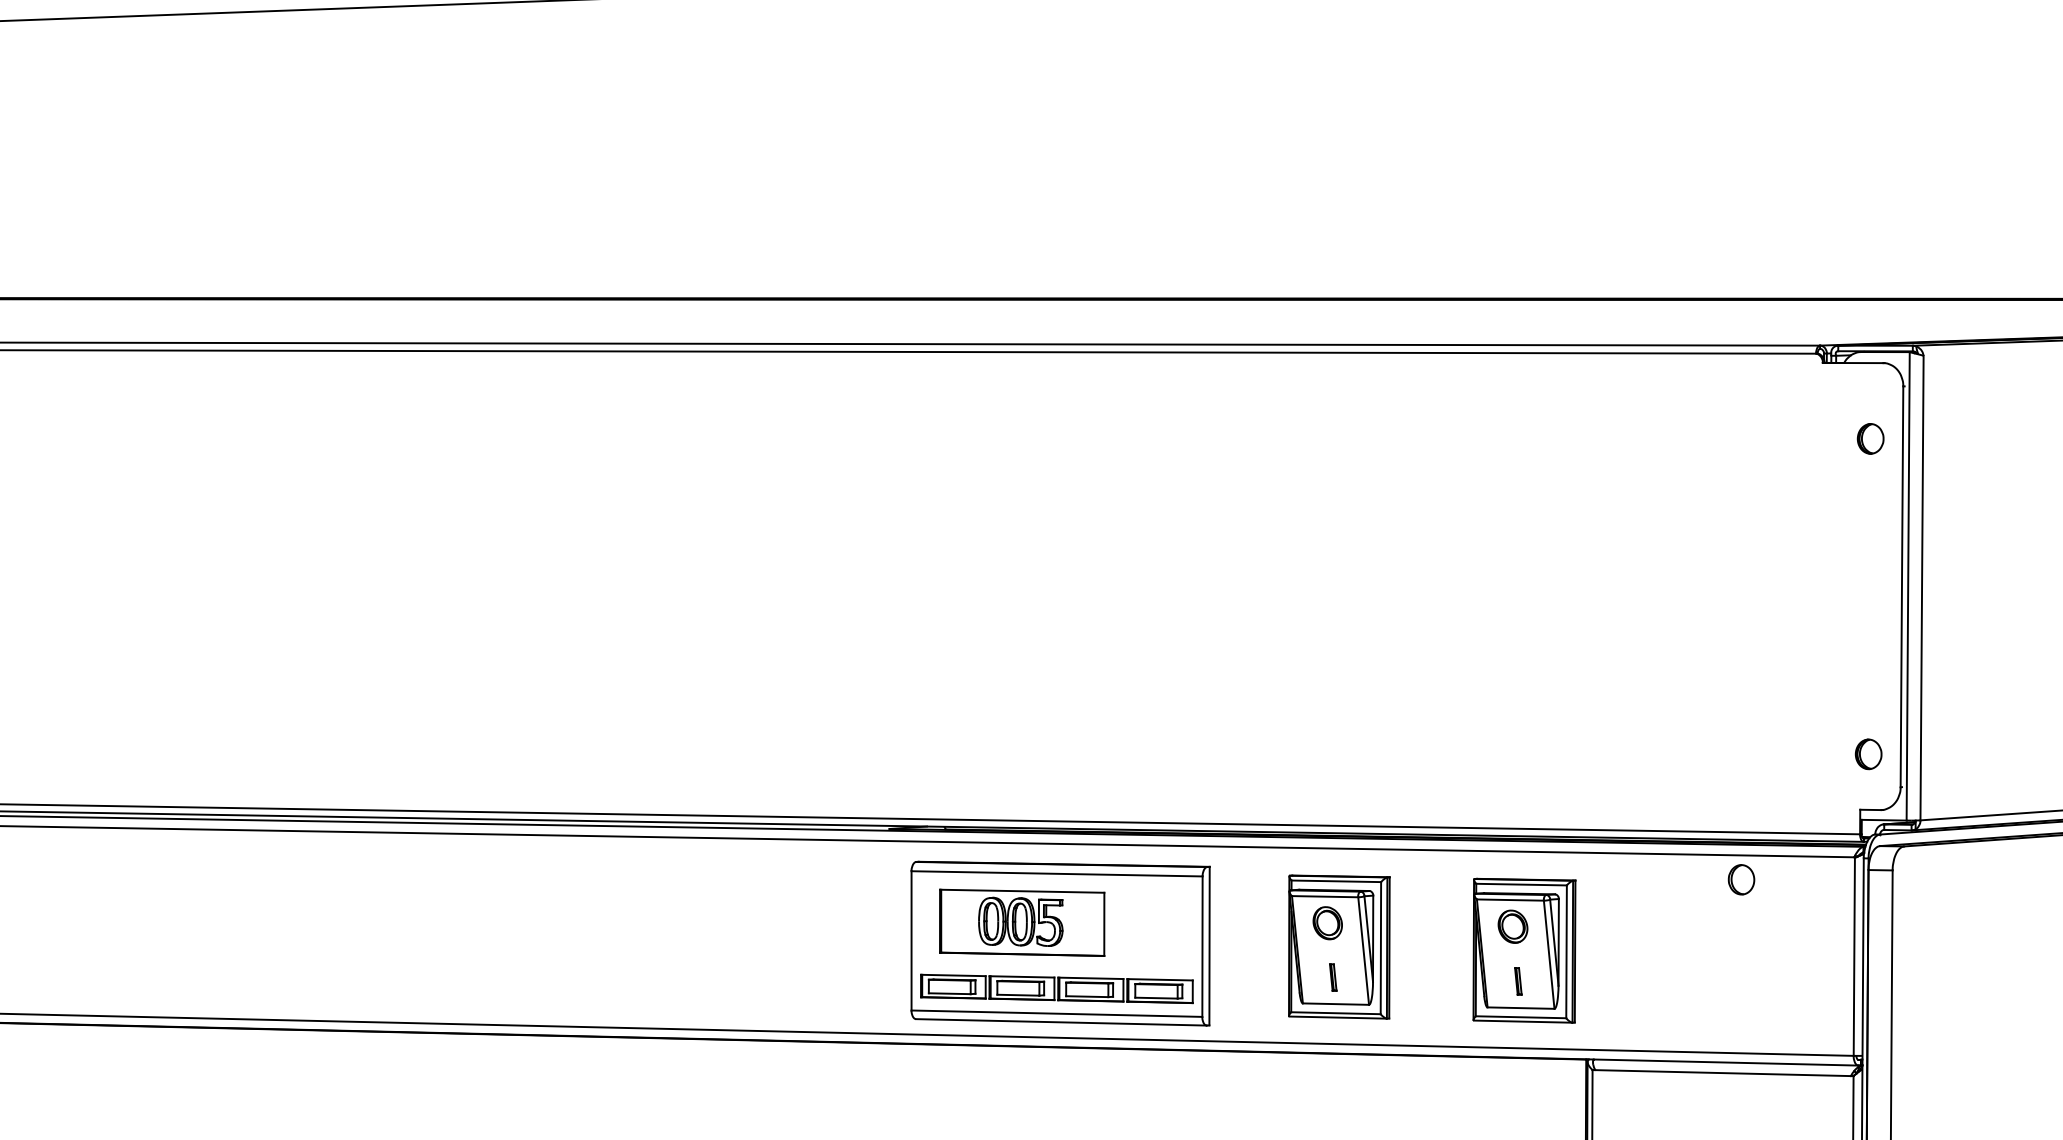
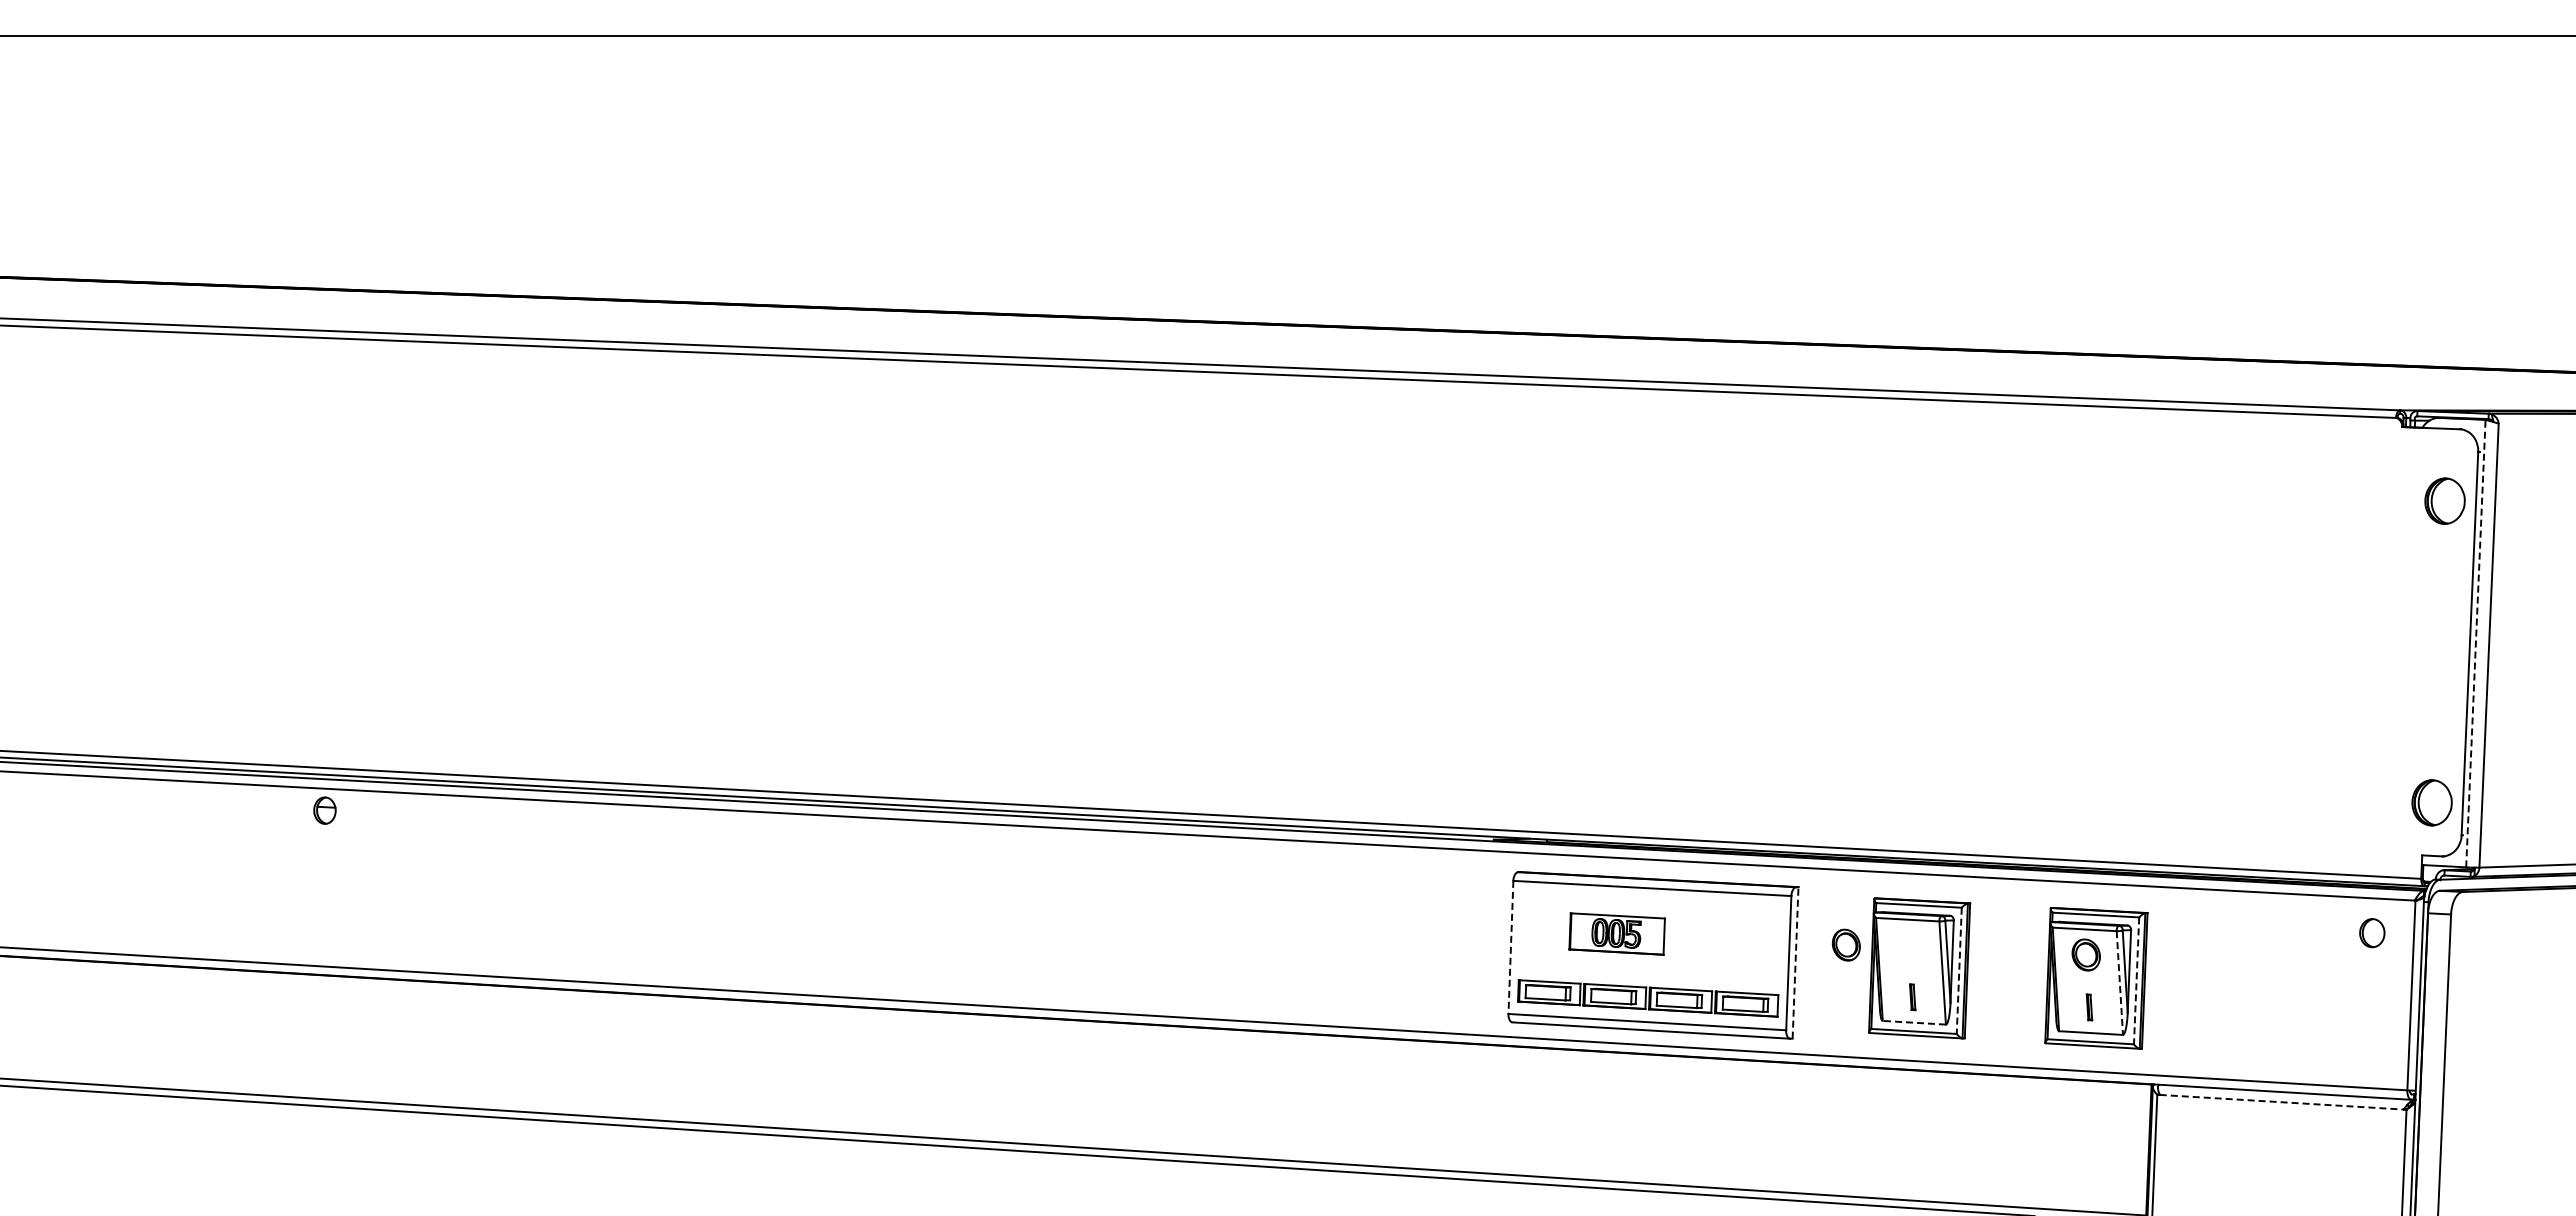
part: (1870, 439) -> (2445, 501), size x1.6
line: (1907, 586) -> (2475, 643), solid -> dashed
part: (1868, 754) -> (2432, 802), size x1.6
part: (1741, 880) -> (2372, 933), moved
part: (1021, 922) -> (1616, 933), size x0.6
part: (1326, 922) -> (1845, 944), moved
line: (911, 940) -> (1510, 947), solid -> dashed
line: (1209, 945) -> (1795, 962), solid -> dashed
line: (1381, 948) -> (1959, 971), solid -> dashed
line: (1566, 951) -> (2136, 980), solid -> dashed
line: (1548, 955) -> (2119, 983), solid -> dashed
line: (1336, 1003) -> (1914, 1022), solid -> dashed
line: (1723, 1073) -> (2282, 1102), solid -> dashed

